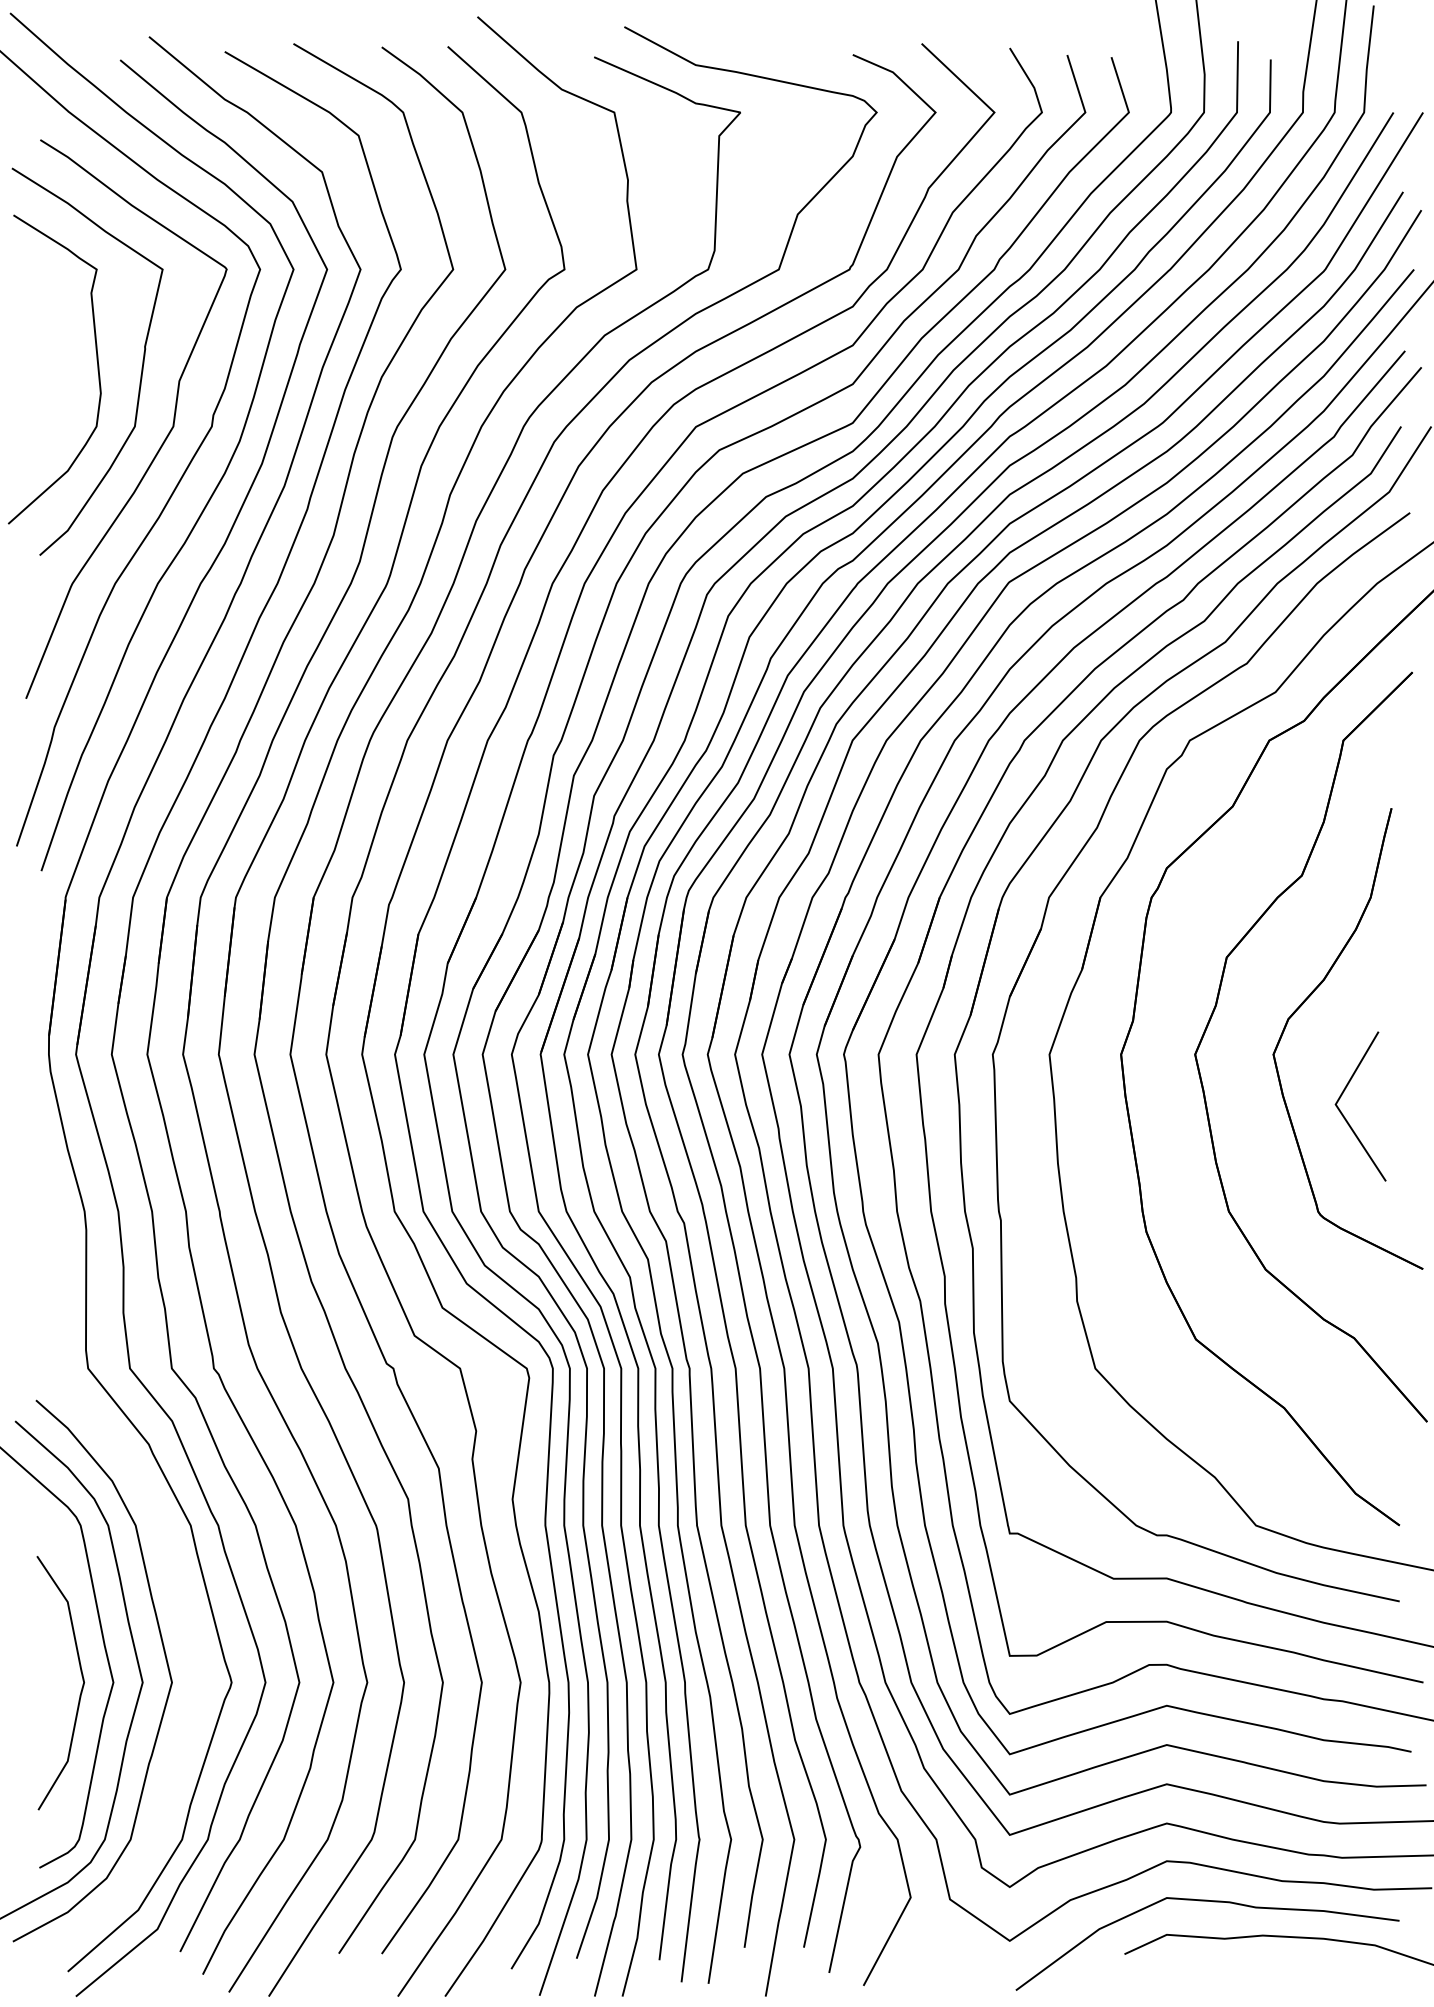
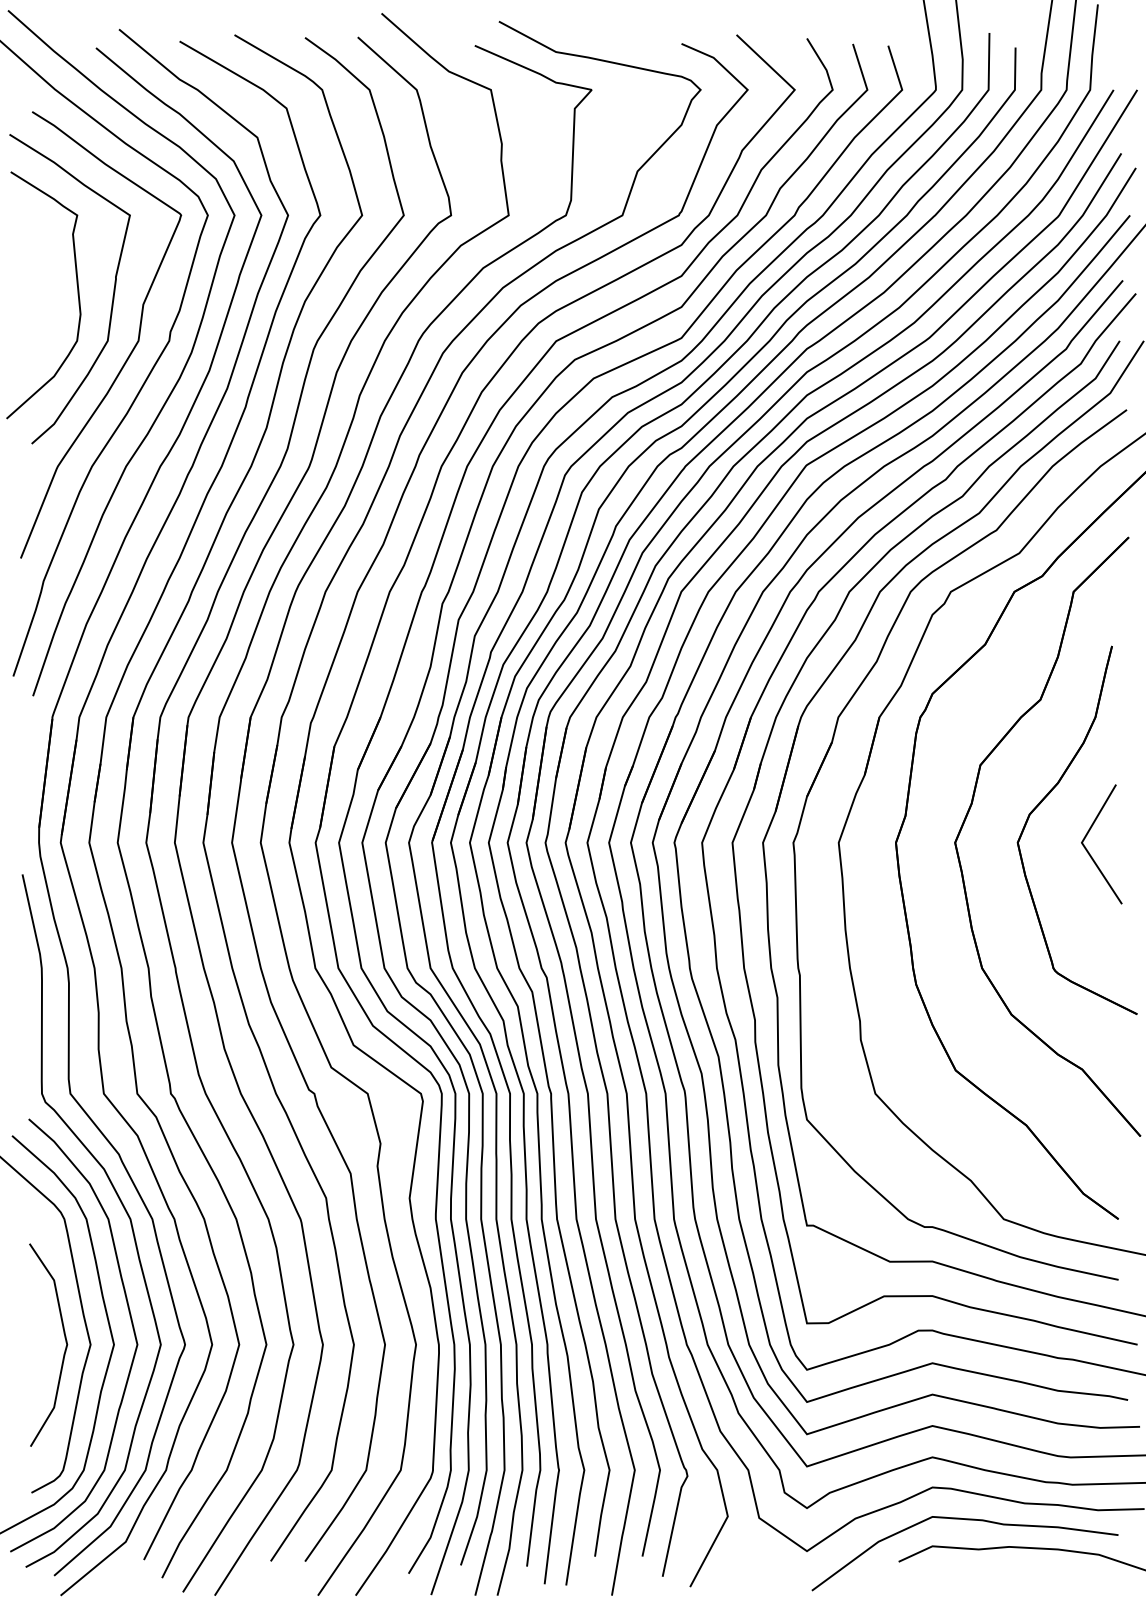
line: (1345, 1117) -> (1089, 853), moved
curve: (152, 1507) -> (121, 1204), added

